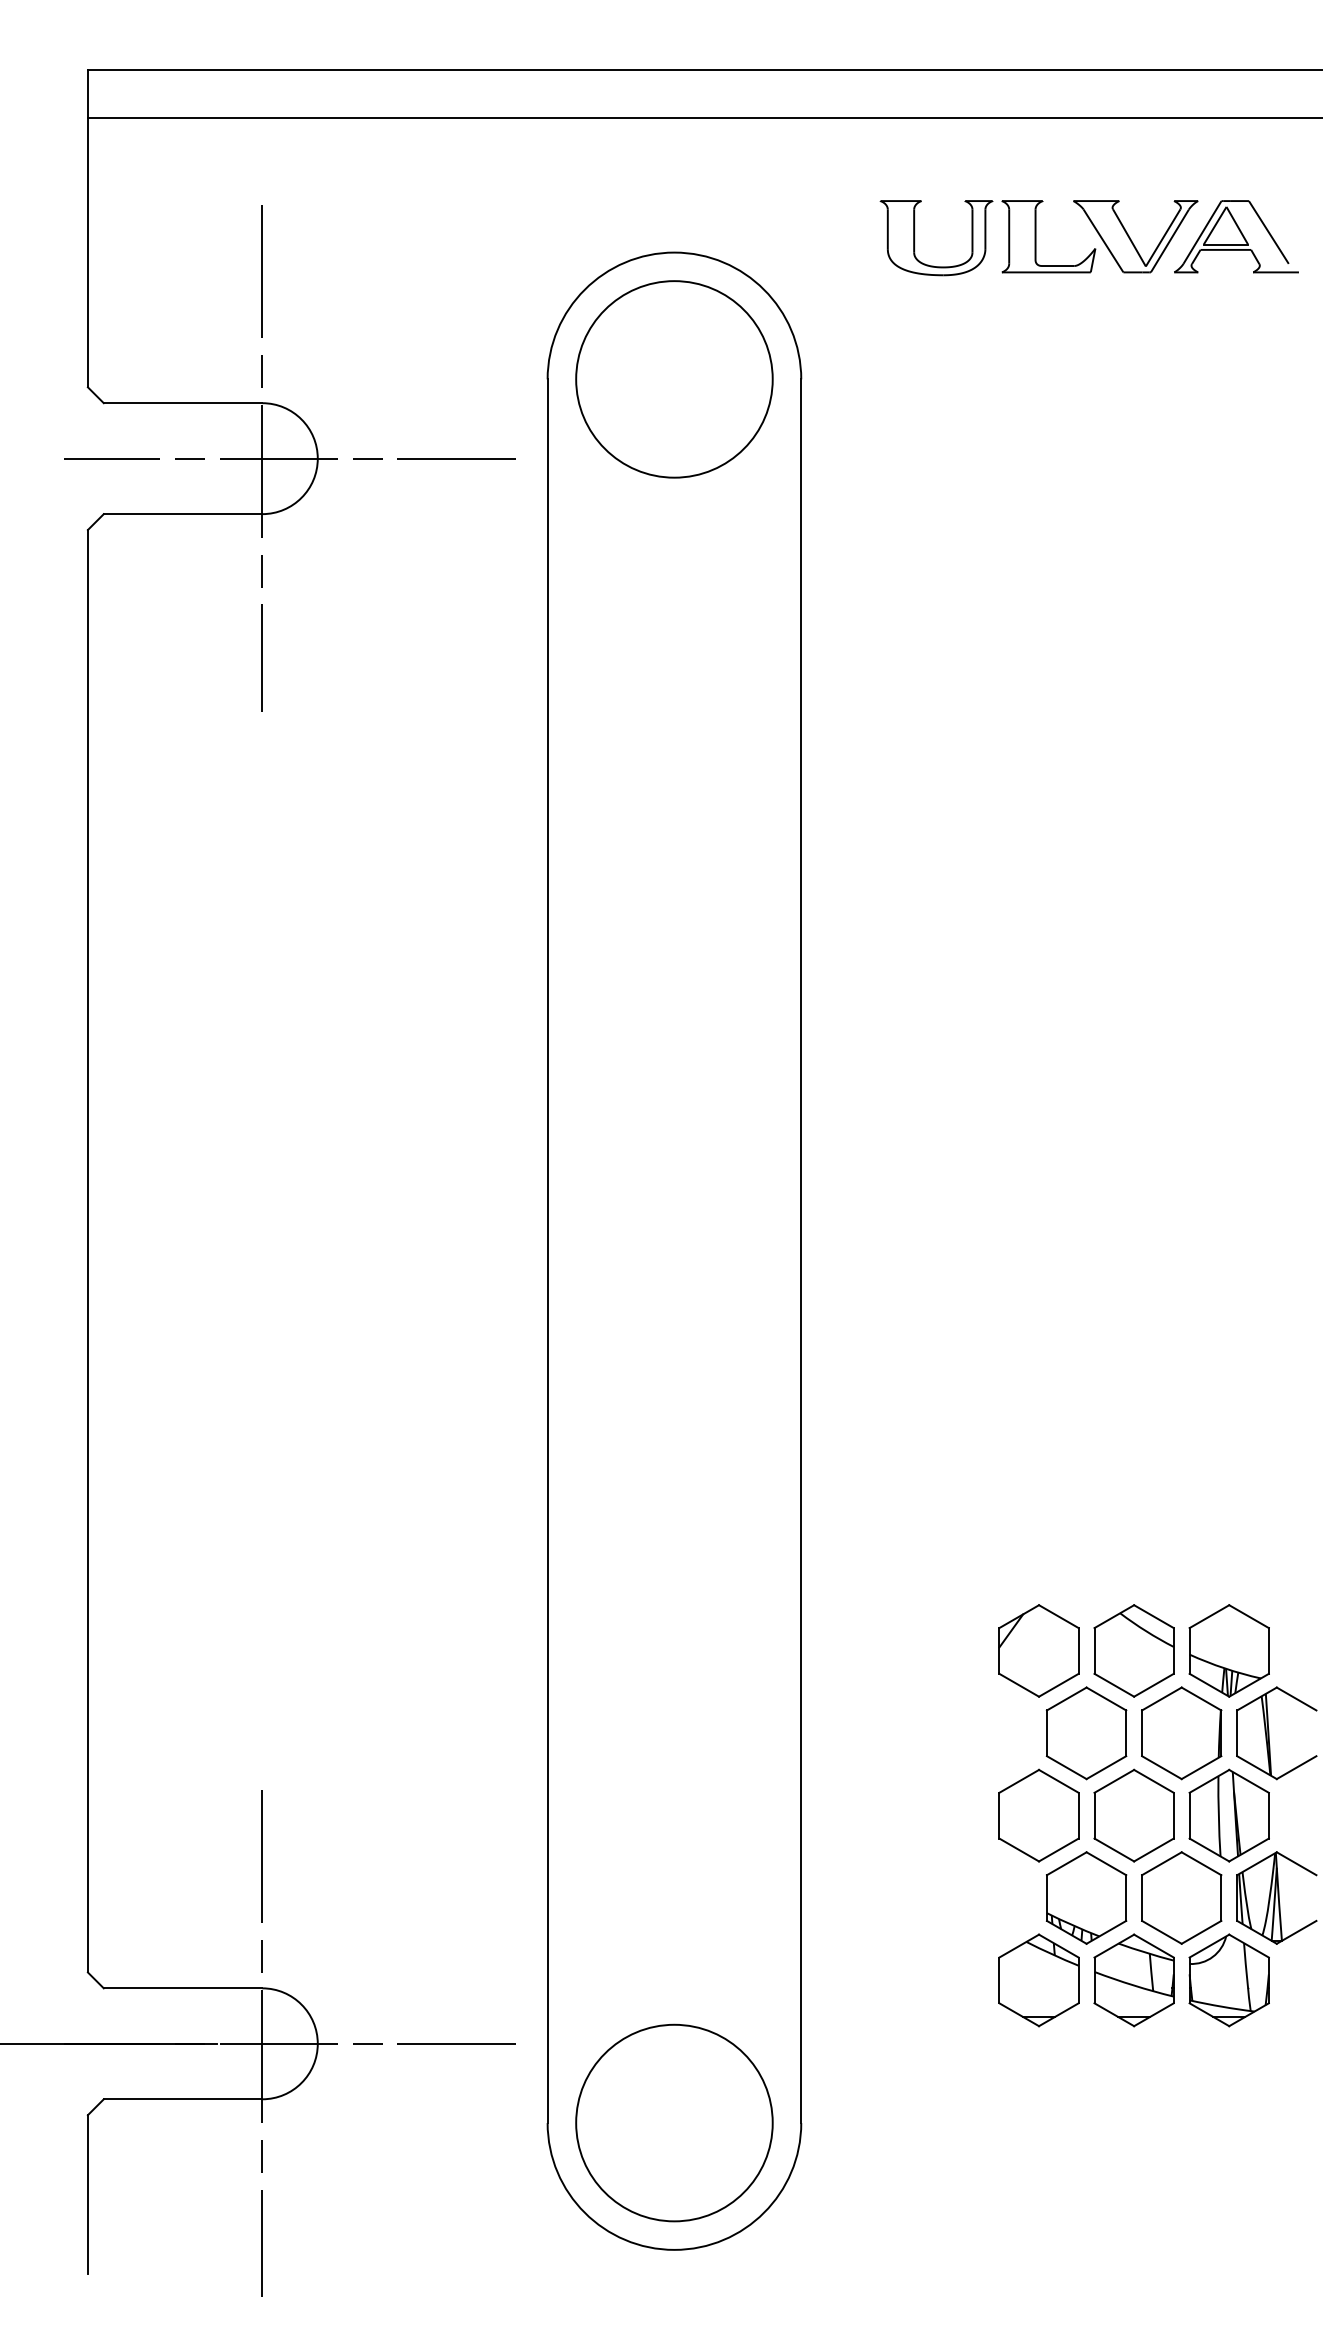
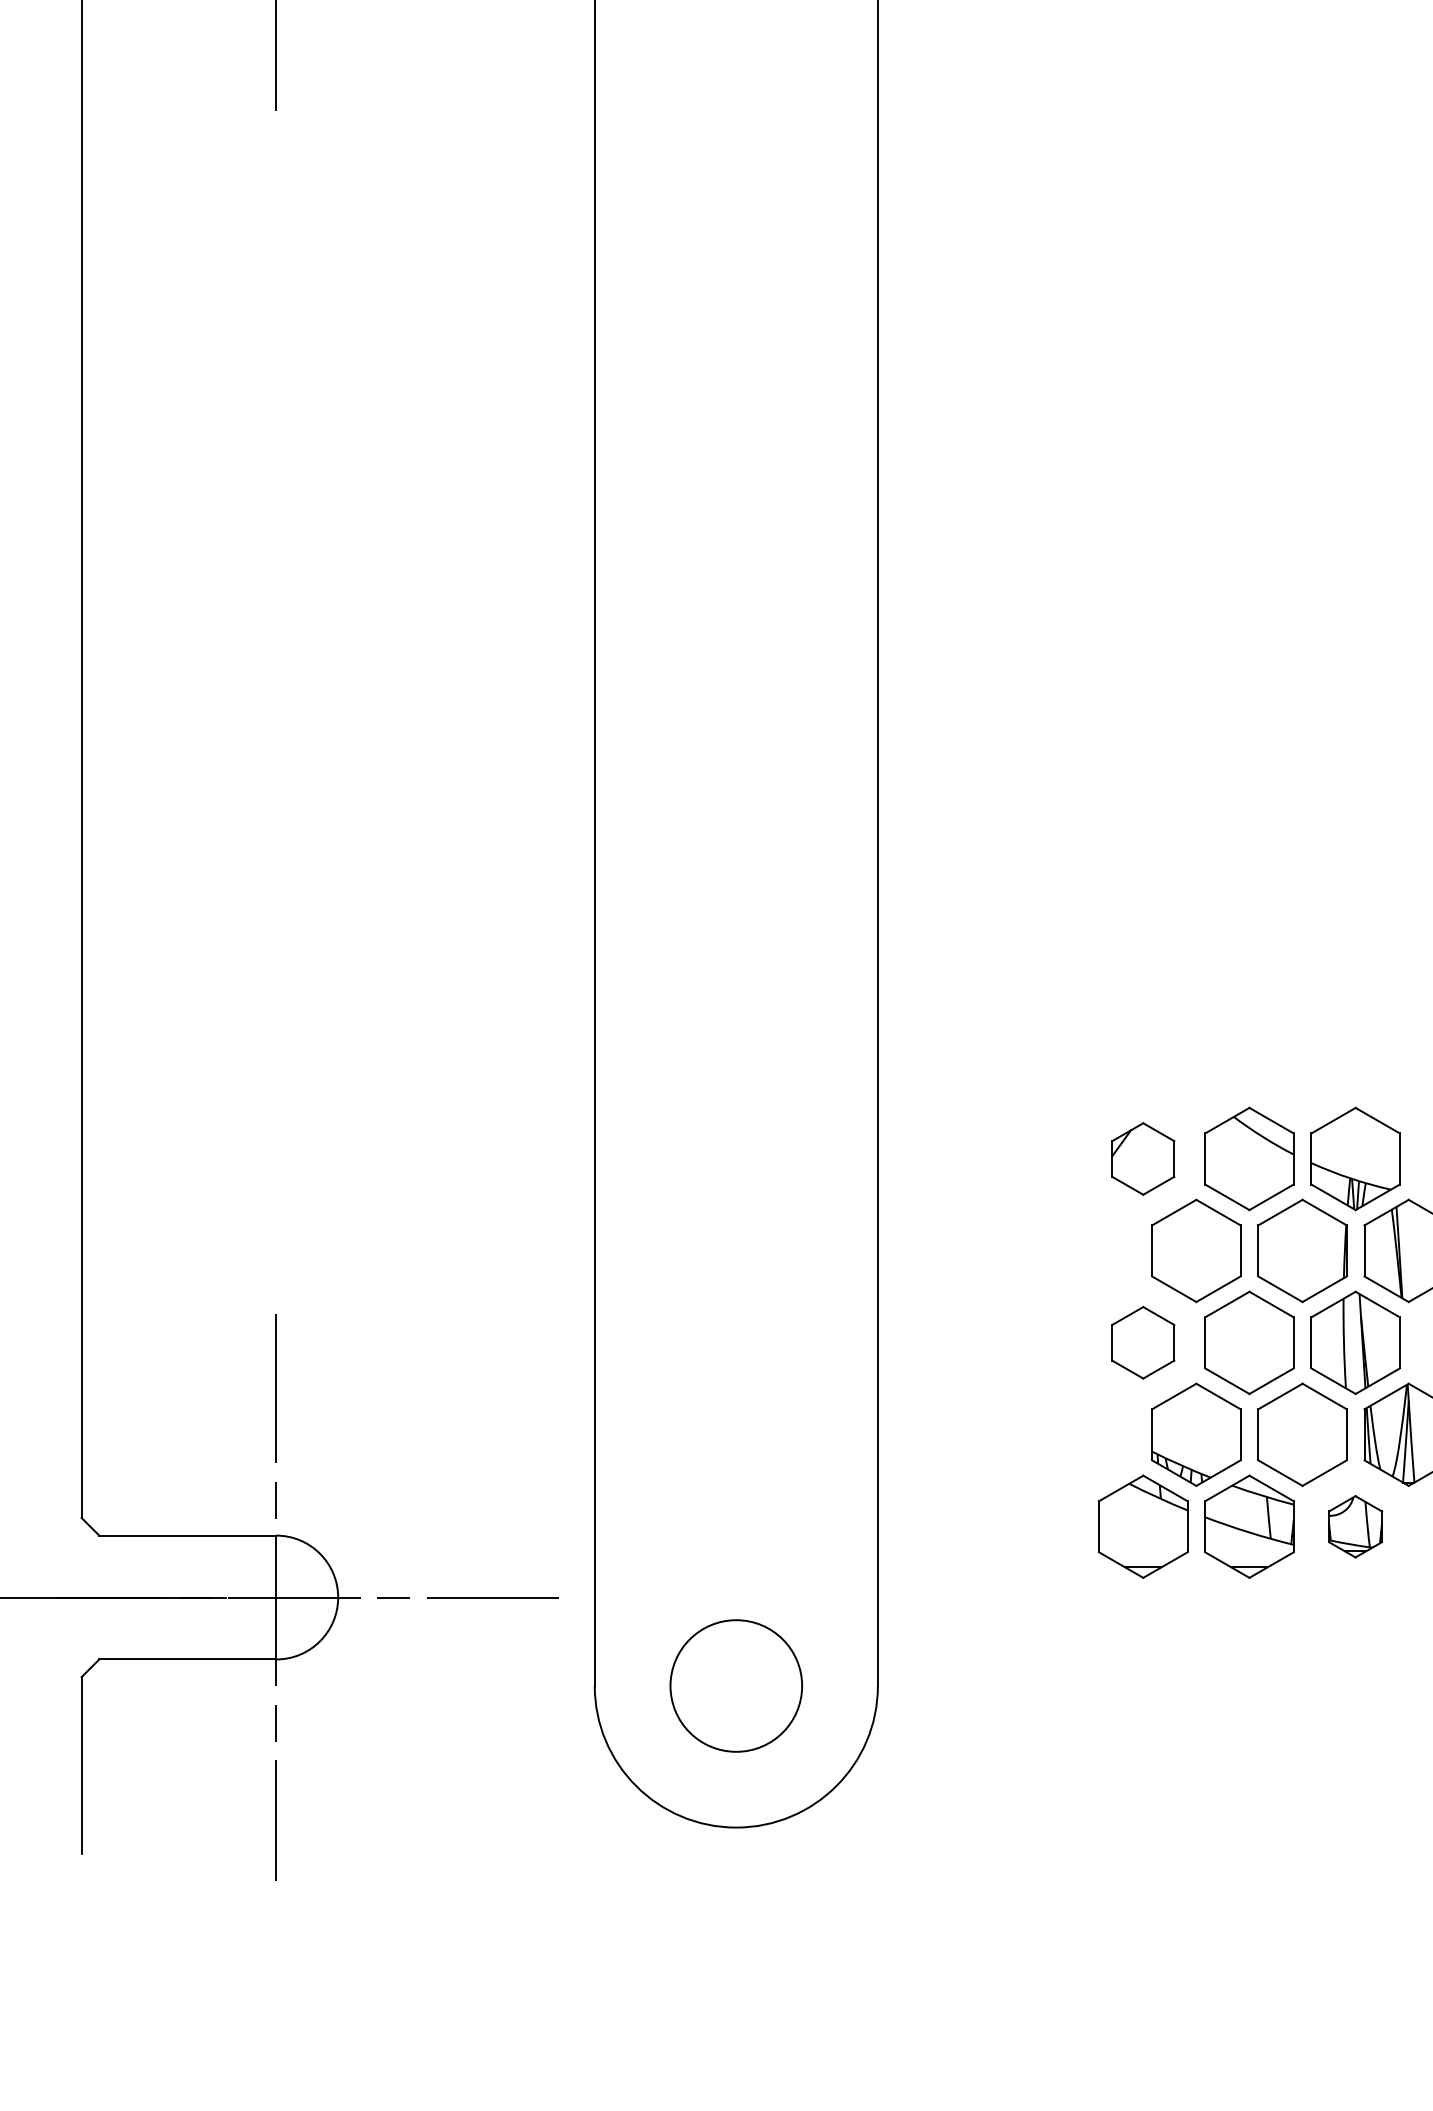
part: (1038, 1650) -> (1142, 1158), size x0.7
part: (1038, 1815) -> (1142, 1342), size x0.7
part: (1228, 1980) -> (1354, 1526), size x0.6
circle: (674, 2122) -> (736, 1685), size x0.6

